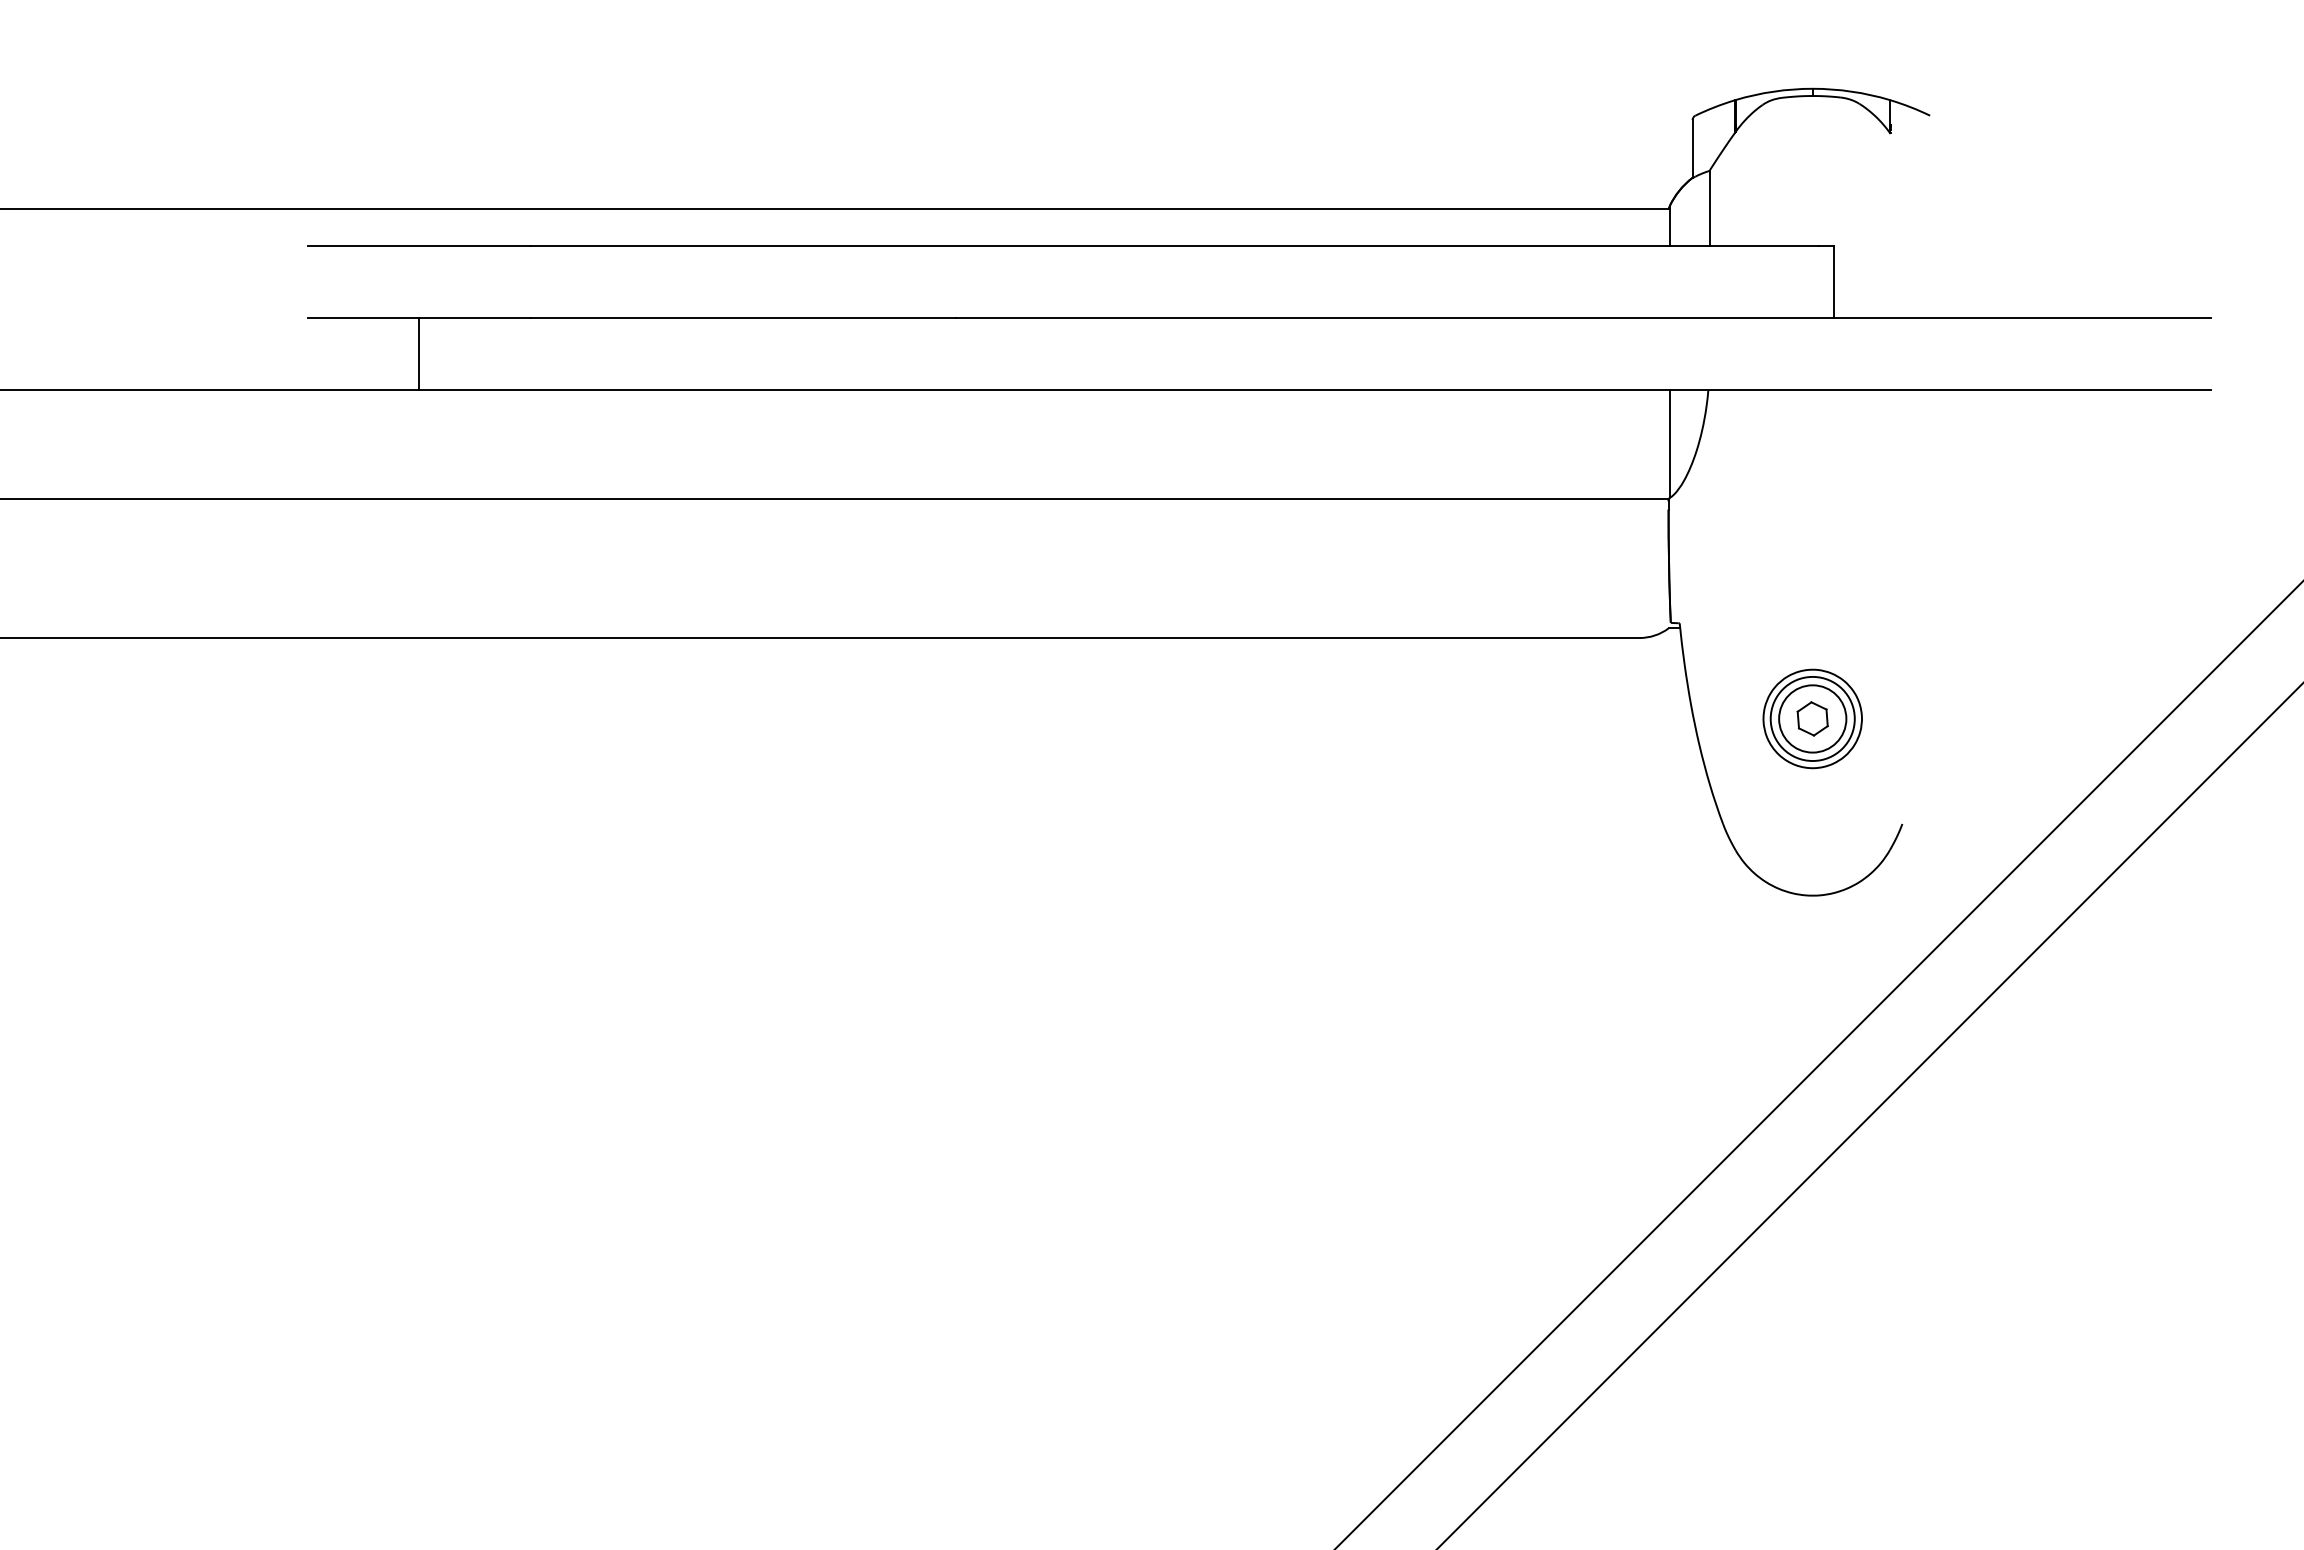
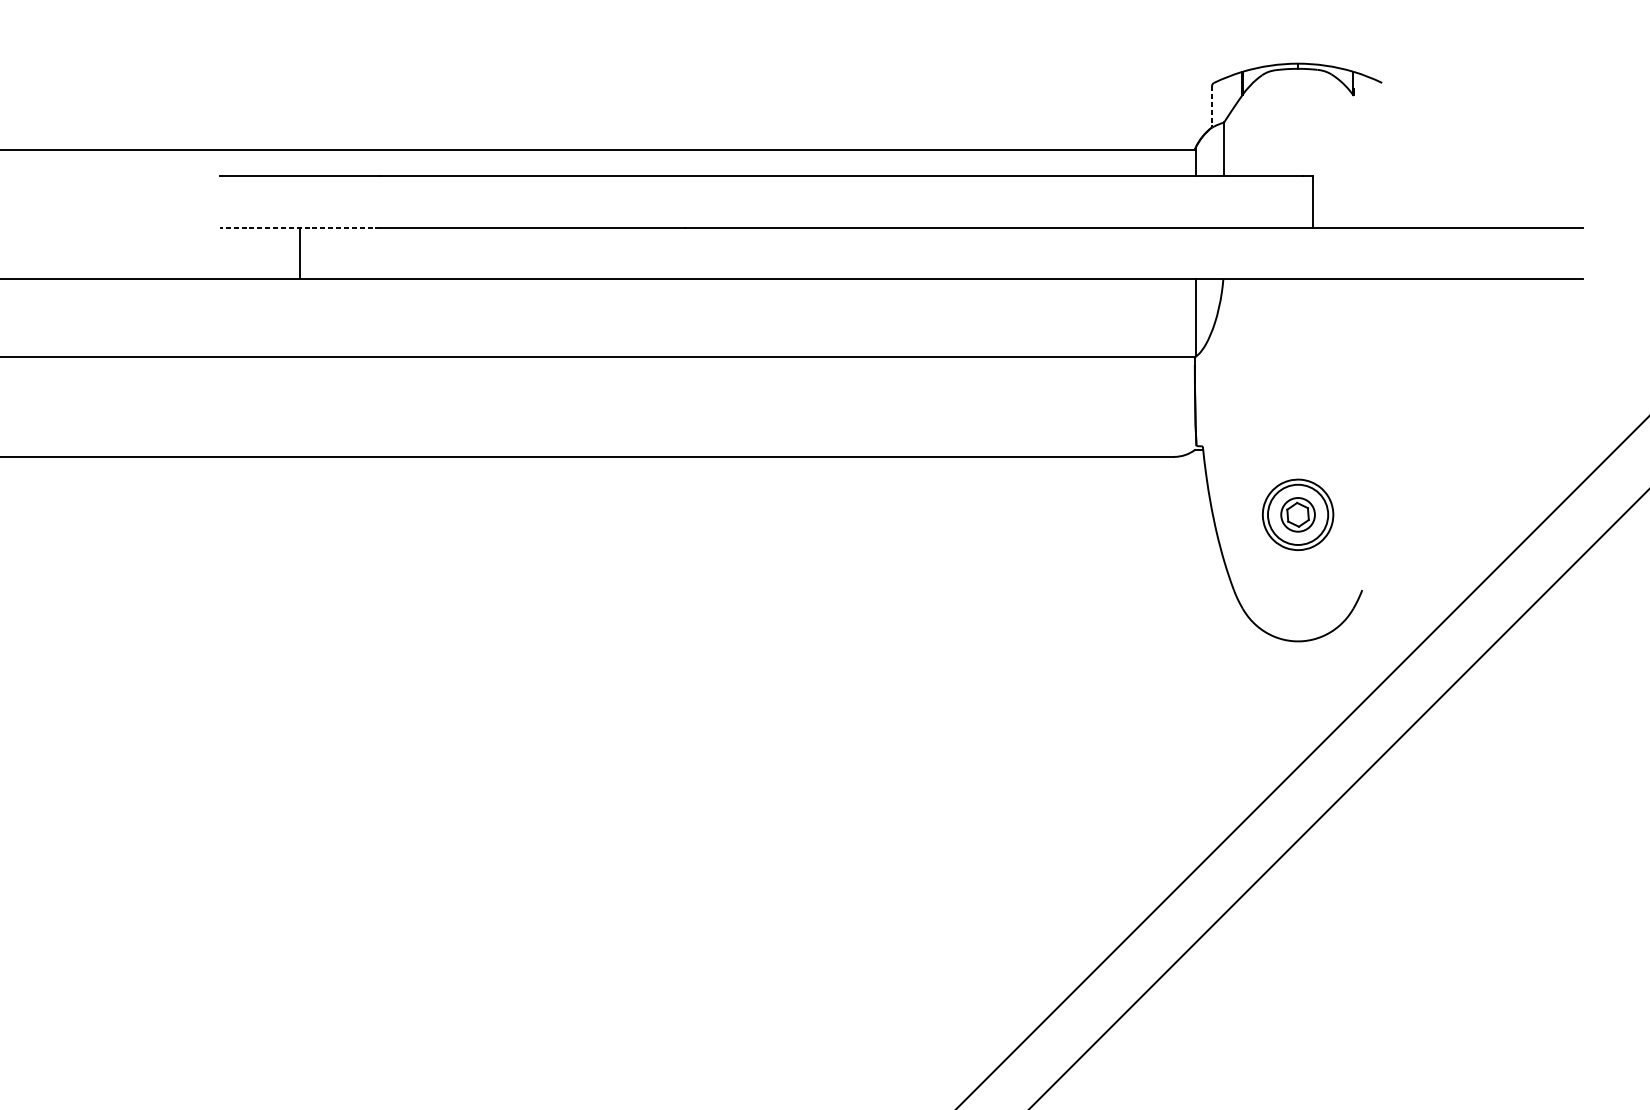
line: (1692, 148) -> (1211, 106), solid -> dashed
line: (419, 317) -> (300, 227), solid -> dashed
circle: (1812, 718) -> (1297, 514), size x0.7

